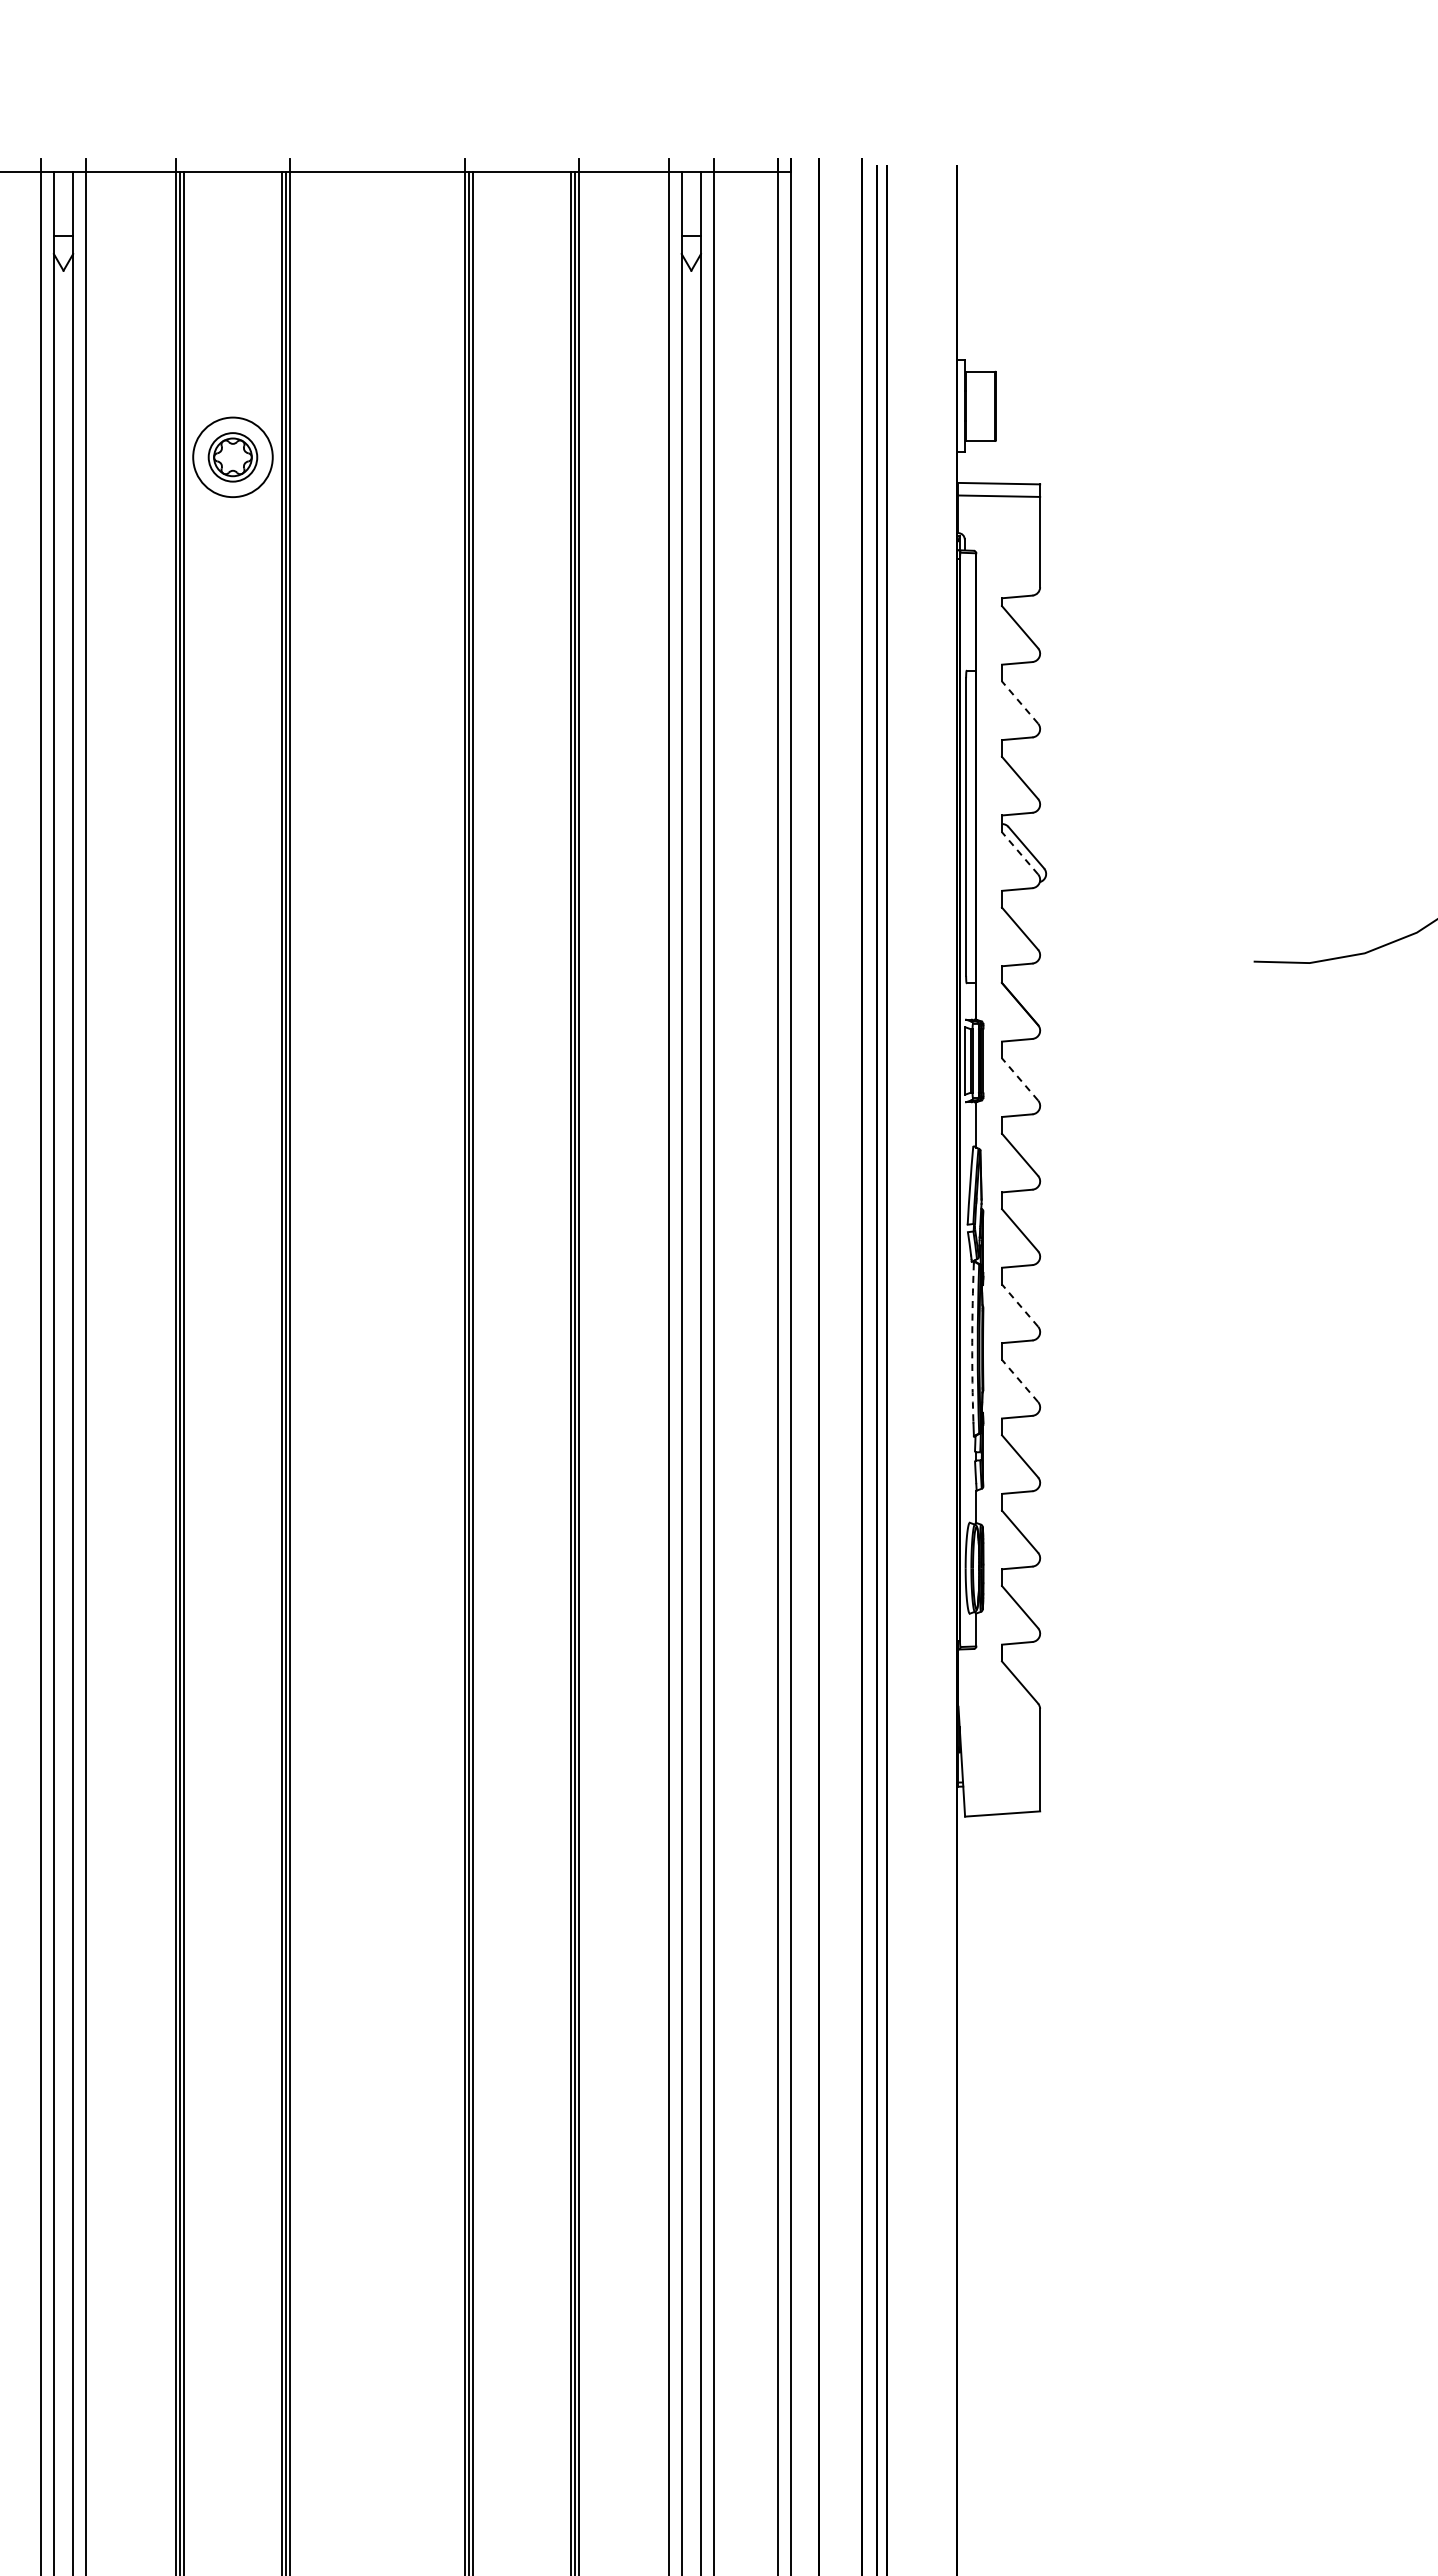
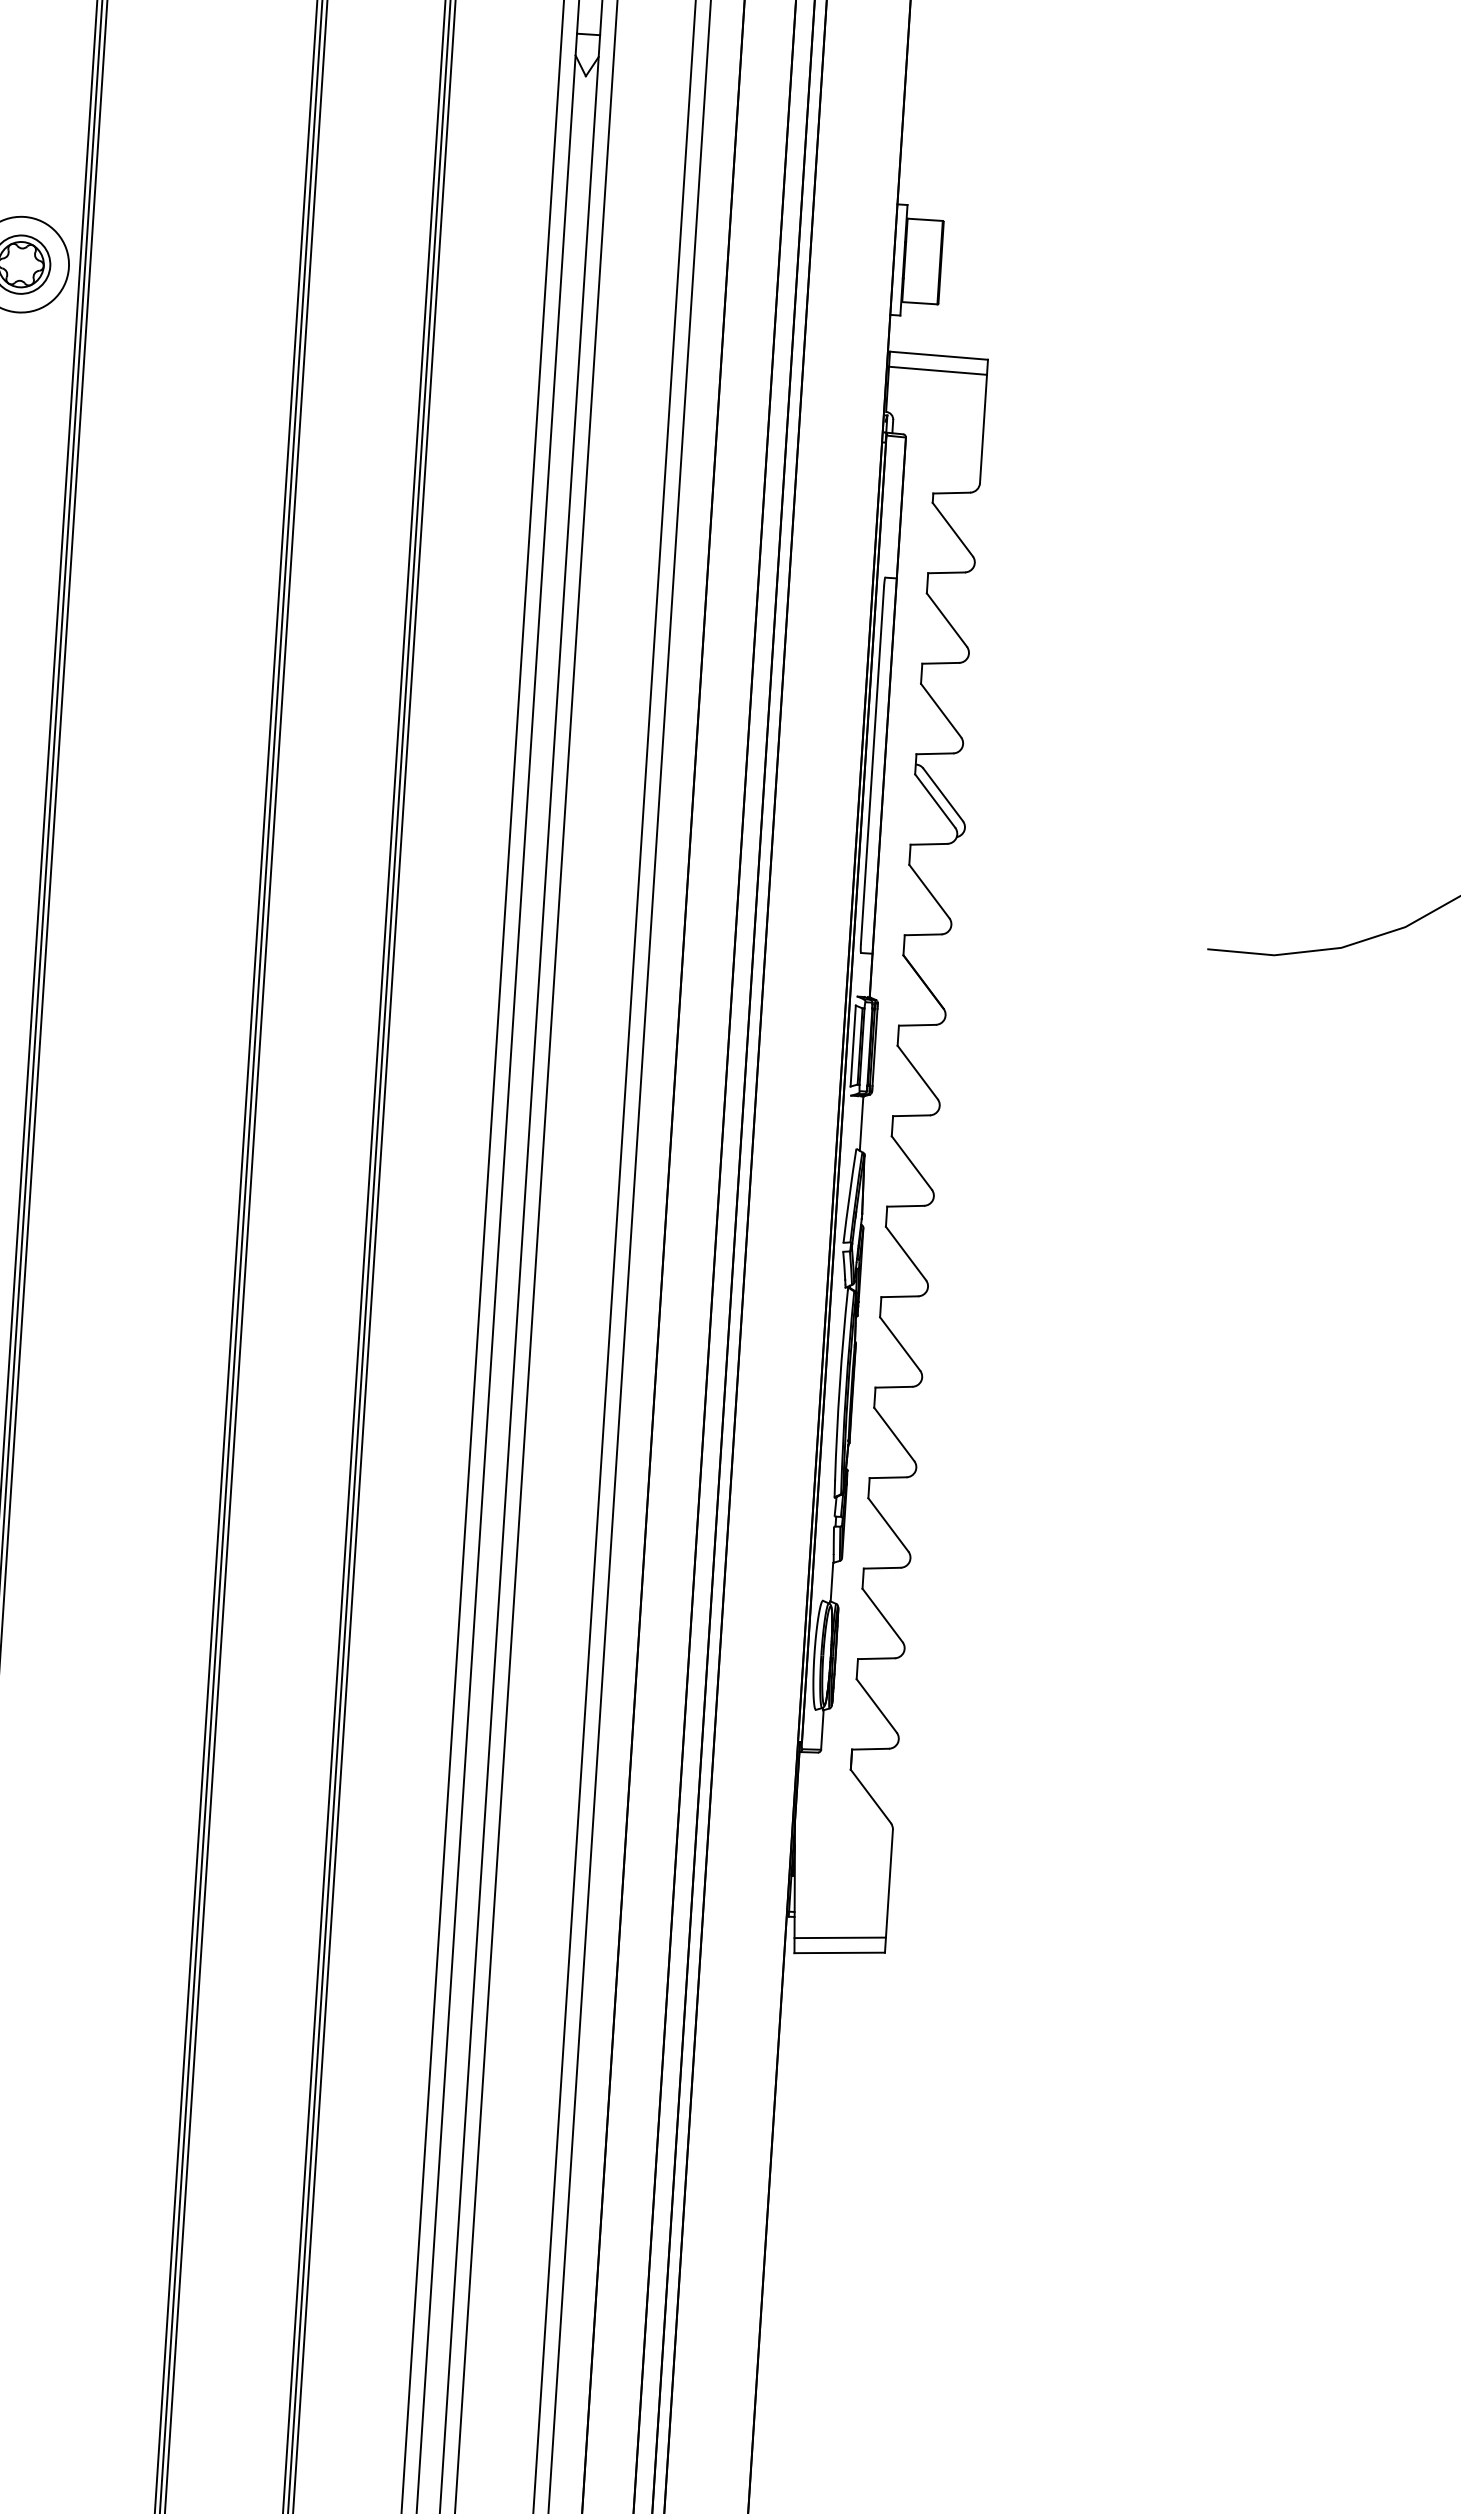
line: (1020, 702) -> (947, 620), dashed -> solid
line: (1020, 853) -> (935, 801), dashed -> solid
line: (1020, 1079) -> (918, 1072), dashed -> solid
line: (1020, 1305) -> (900, 1343), dashed -> solid
arc: (972, 1342) -> (840, 1384), dashed -> solid
line: (1020, 1380) -> (894, 1433), dashed -> solid
line: (1002, 1801) -> (840, 1937), added

